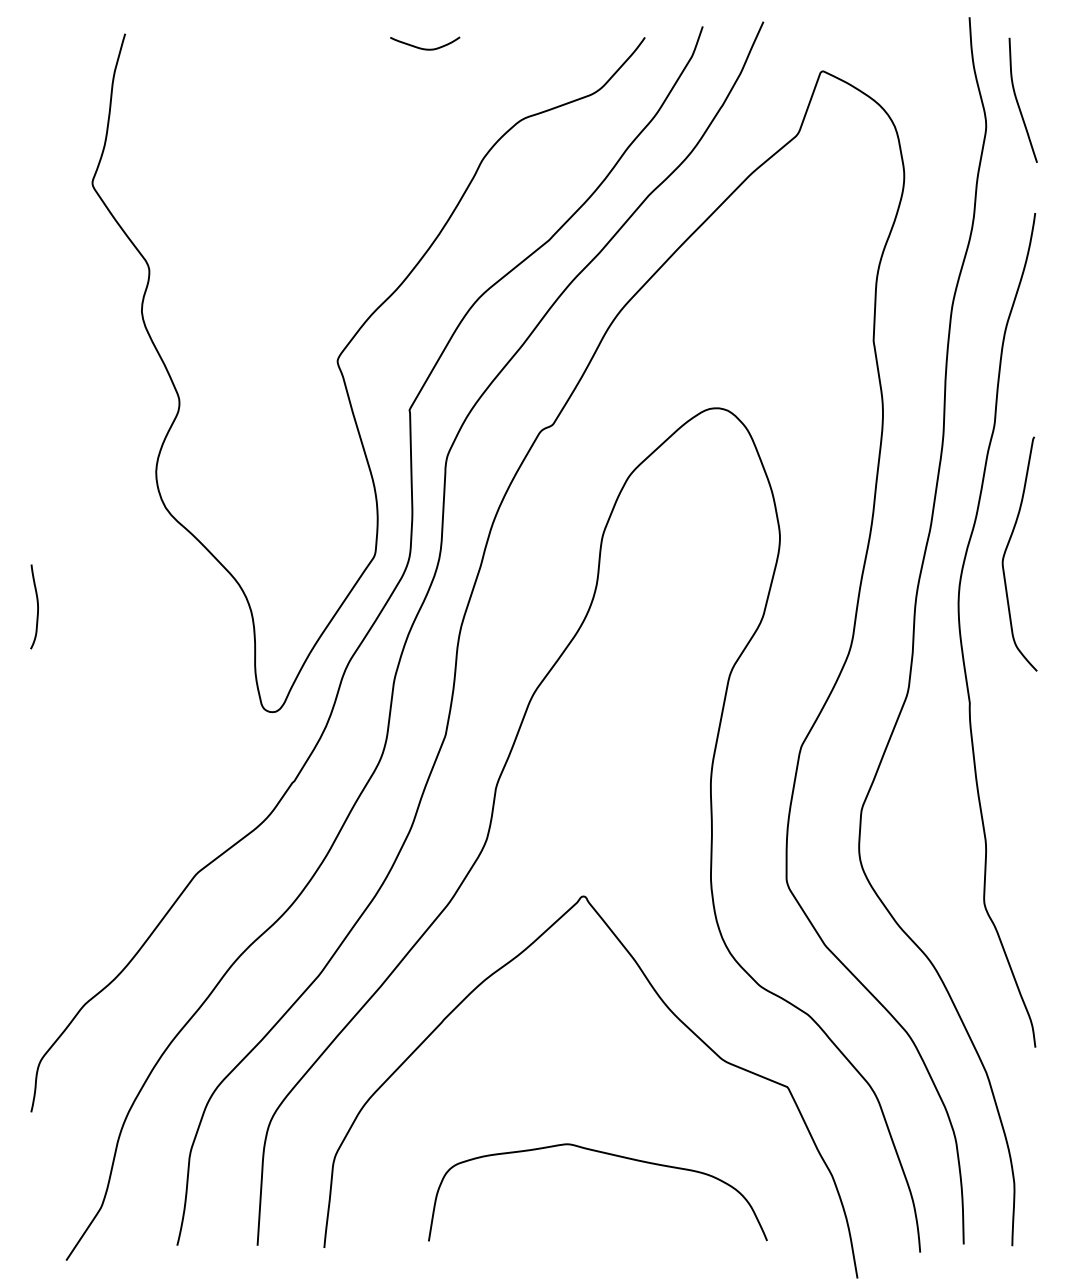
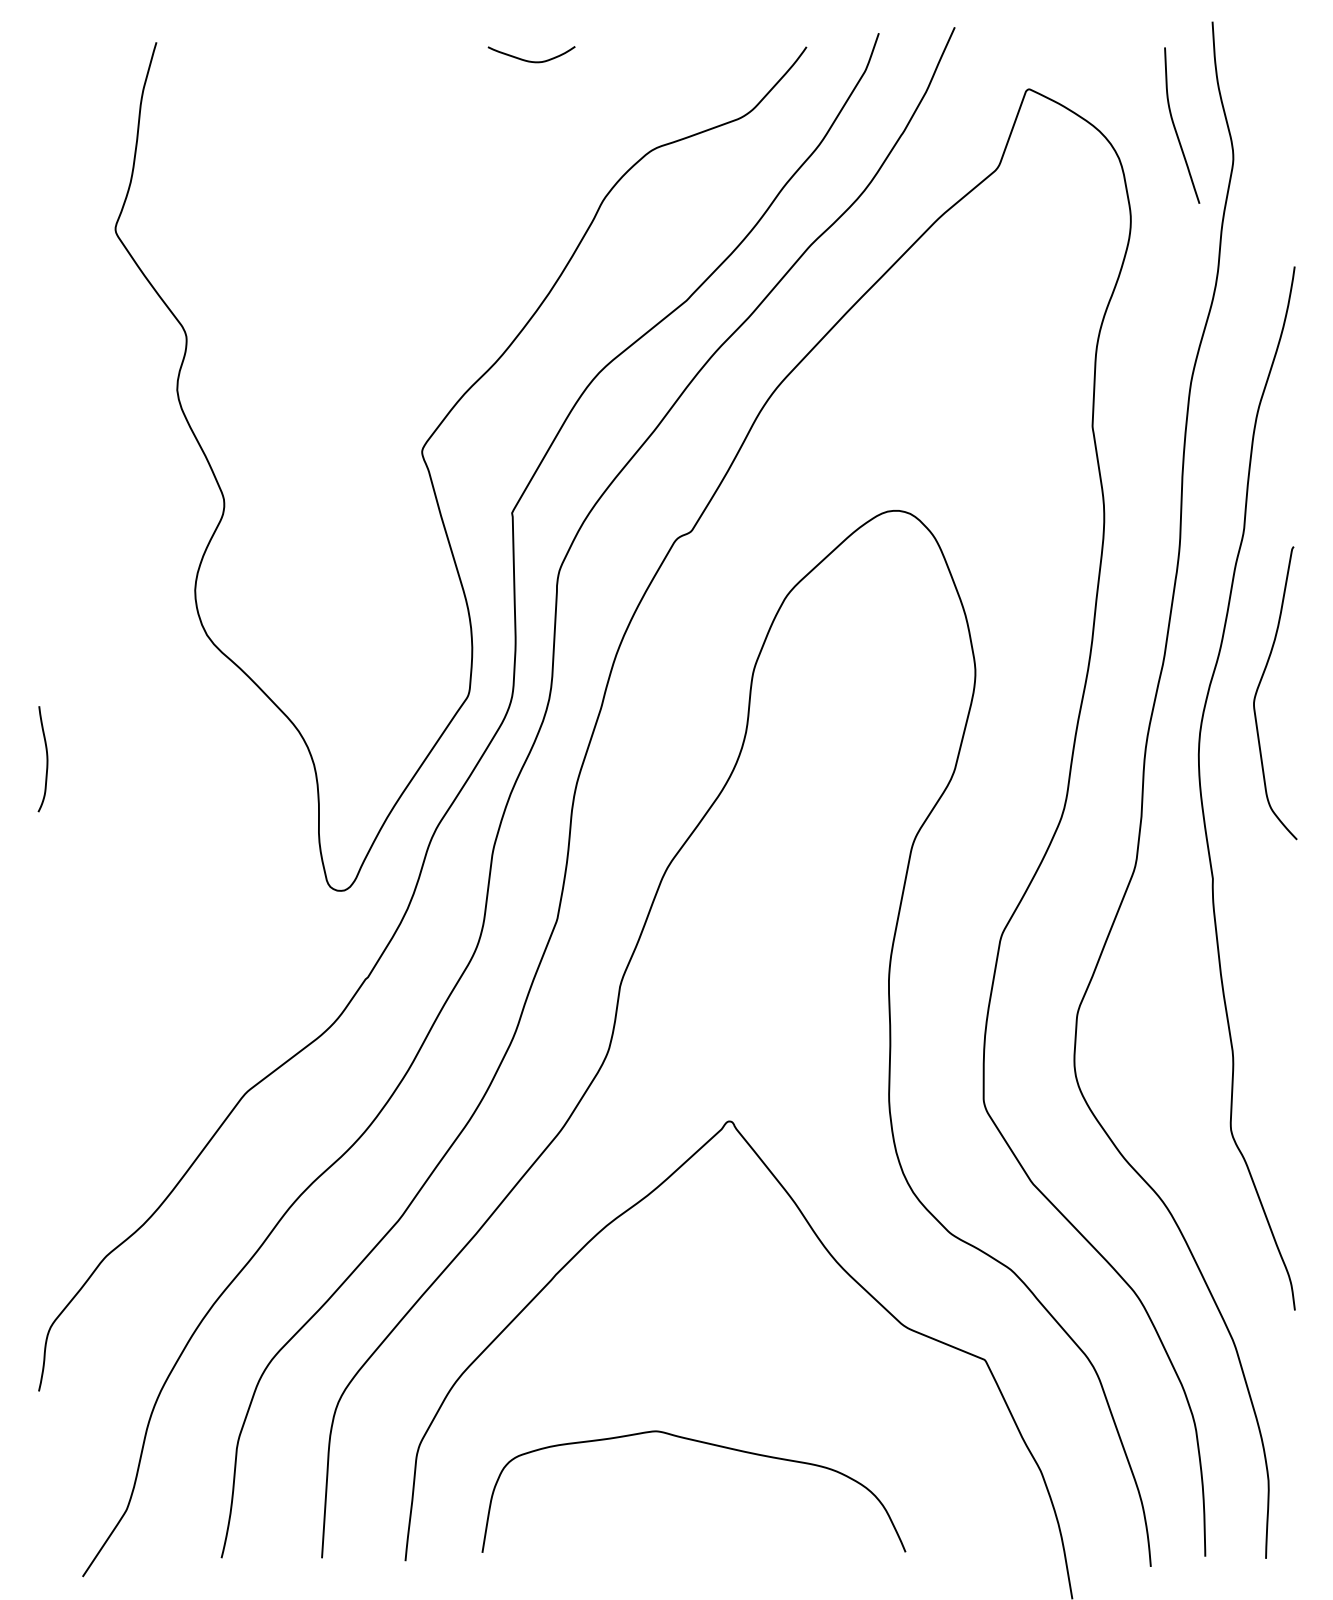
curve: (1018, 101) -> (1176, 127), moved
curve: (606, 1154) -> (704, 1444), moved

